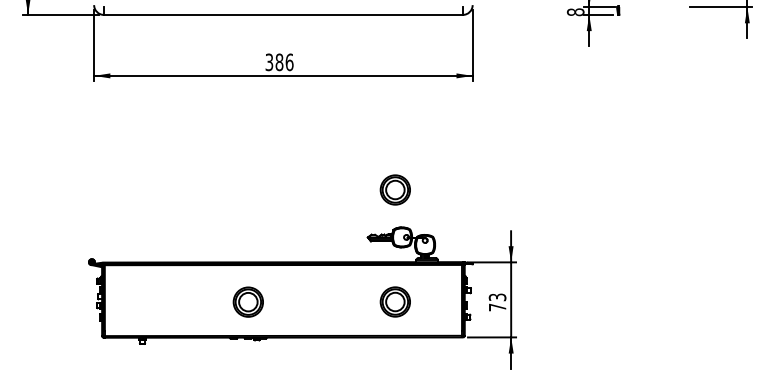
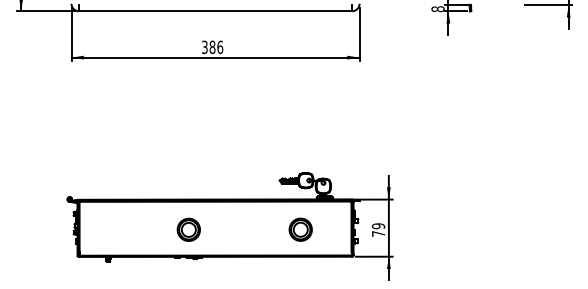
part: (394, 189) -> (300, 144), removed
text: (497, 297) -> (378, 226), 73 -> 79

